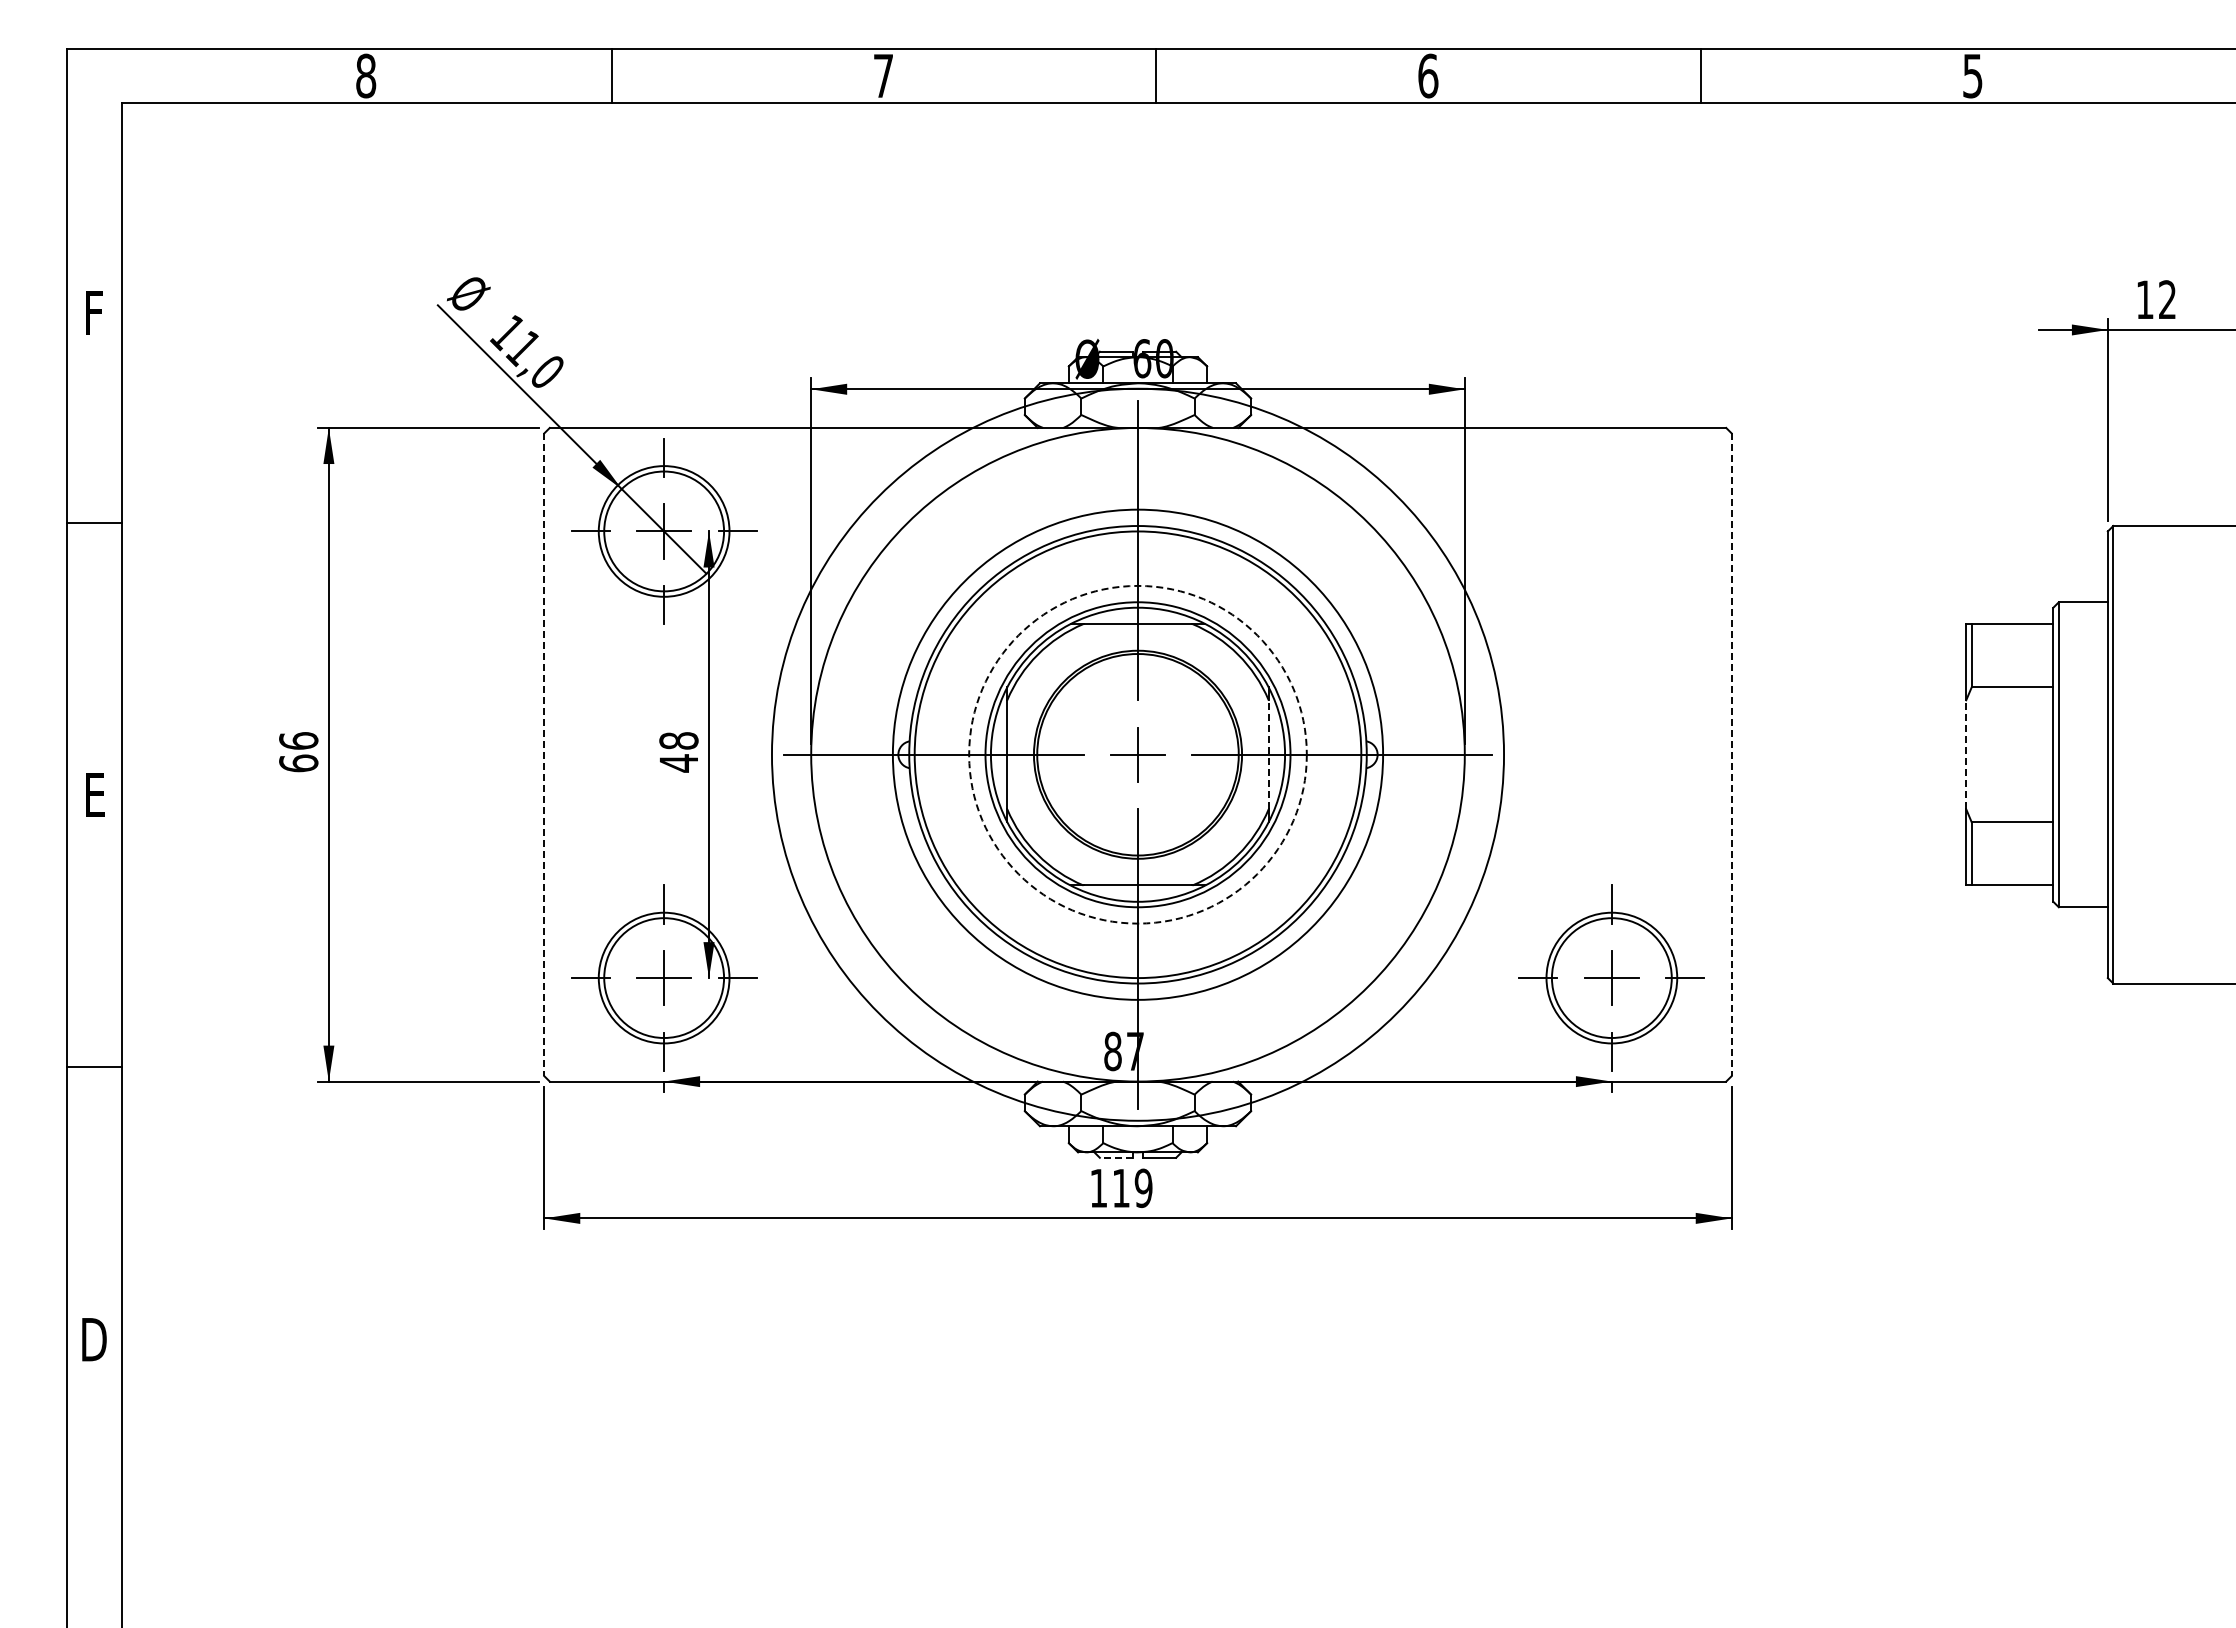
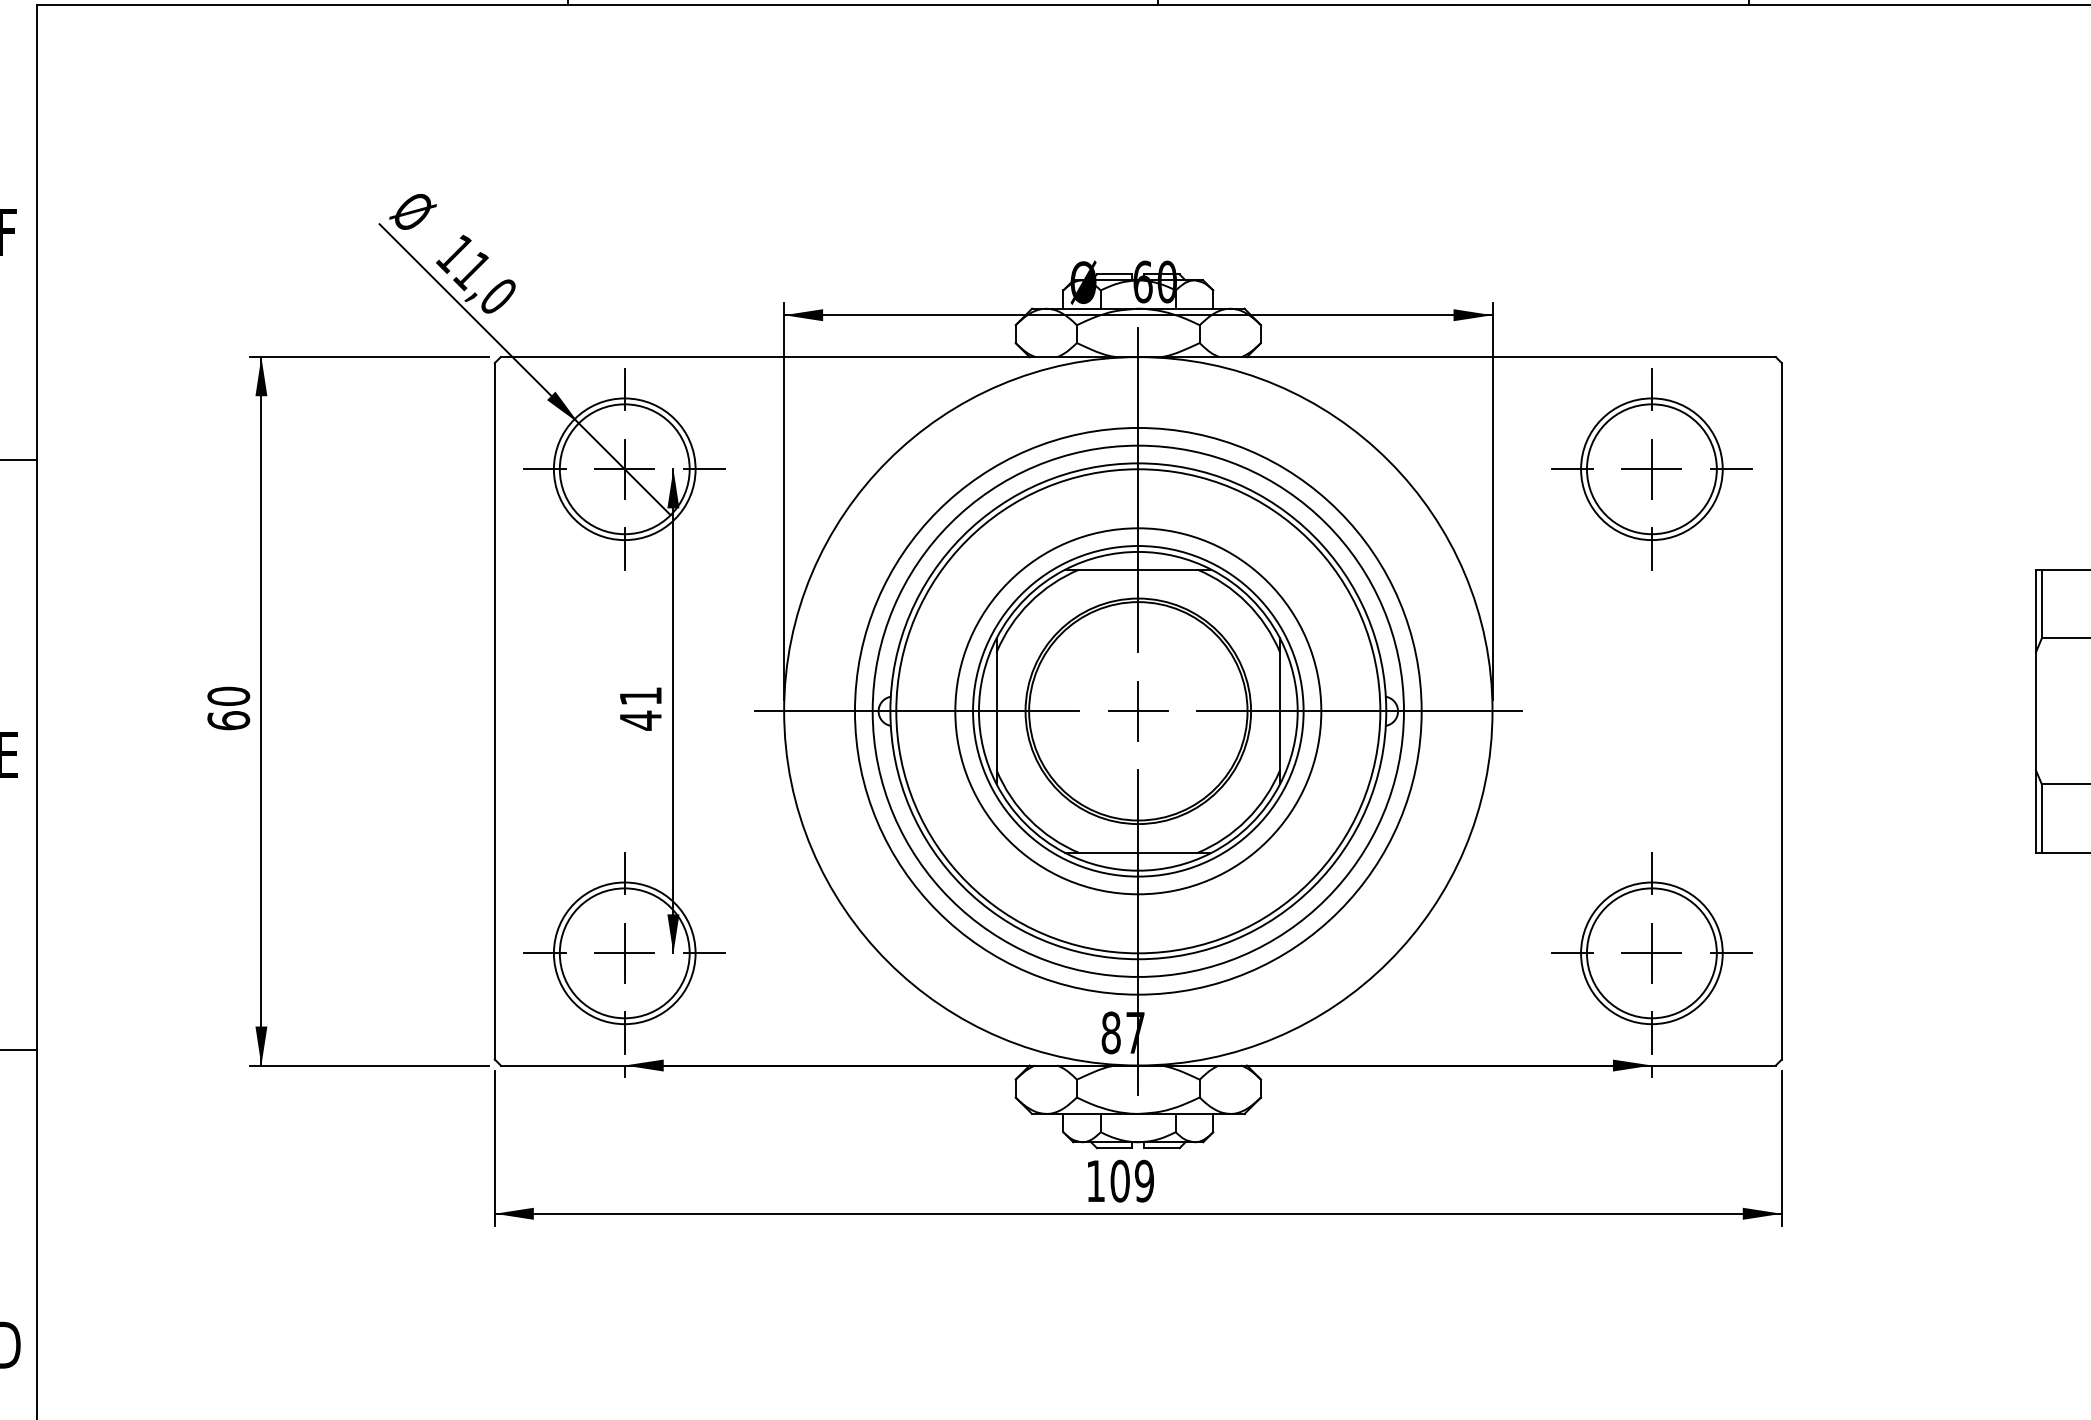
part: (1611, 531) -> (1651, 469), added
text: (298, 740) -> (228, 695), 66 -> 60
text: (678, 740) -> (640, 695), 48 -> 41
circle: (1137, 754) -> (1137, 711), dashed -> solid
circle: (1137, 754) -> (1137, 711), size x0.71
line: (1268, 754) -> (1279, 711), dashed -> solid
line: (1966, 754) -> (2036, 711), dashed -> solid
line: (544, 755) -> (495, 712), dashed -> solid
line: (1731, 755) -> (1781, 712), dashed -> solid
line: (1115, 1157) -> (1113, 1147), dashed -> solid
text: (1121, 1188) -> (1120, 1181), 119 -> 109

